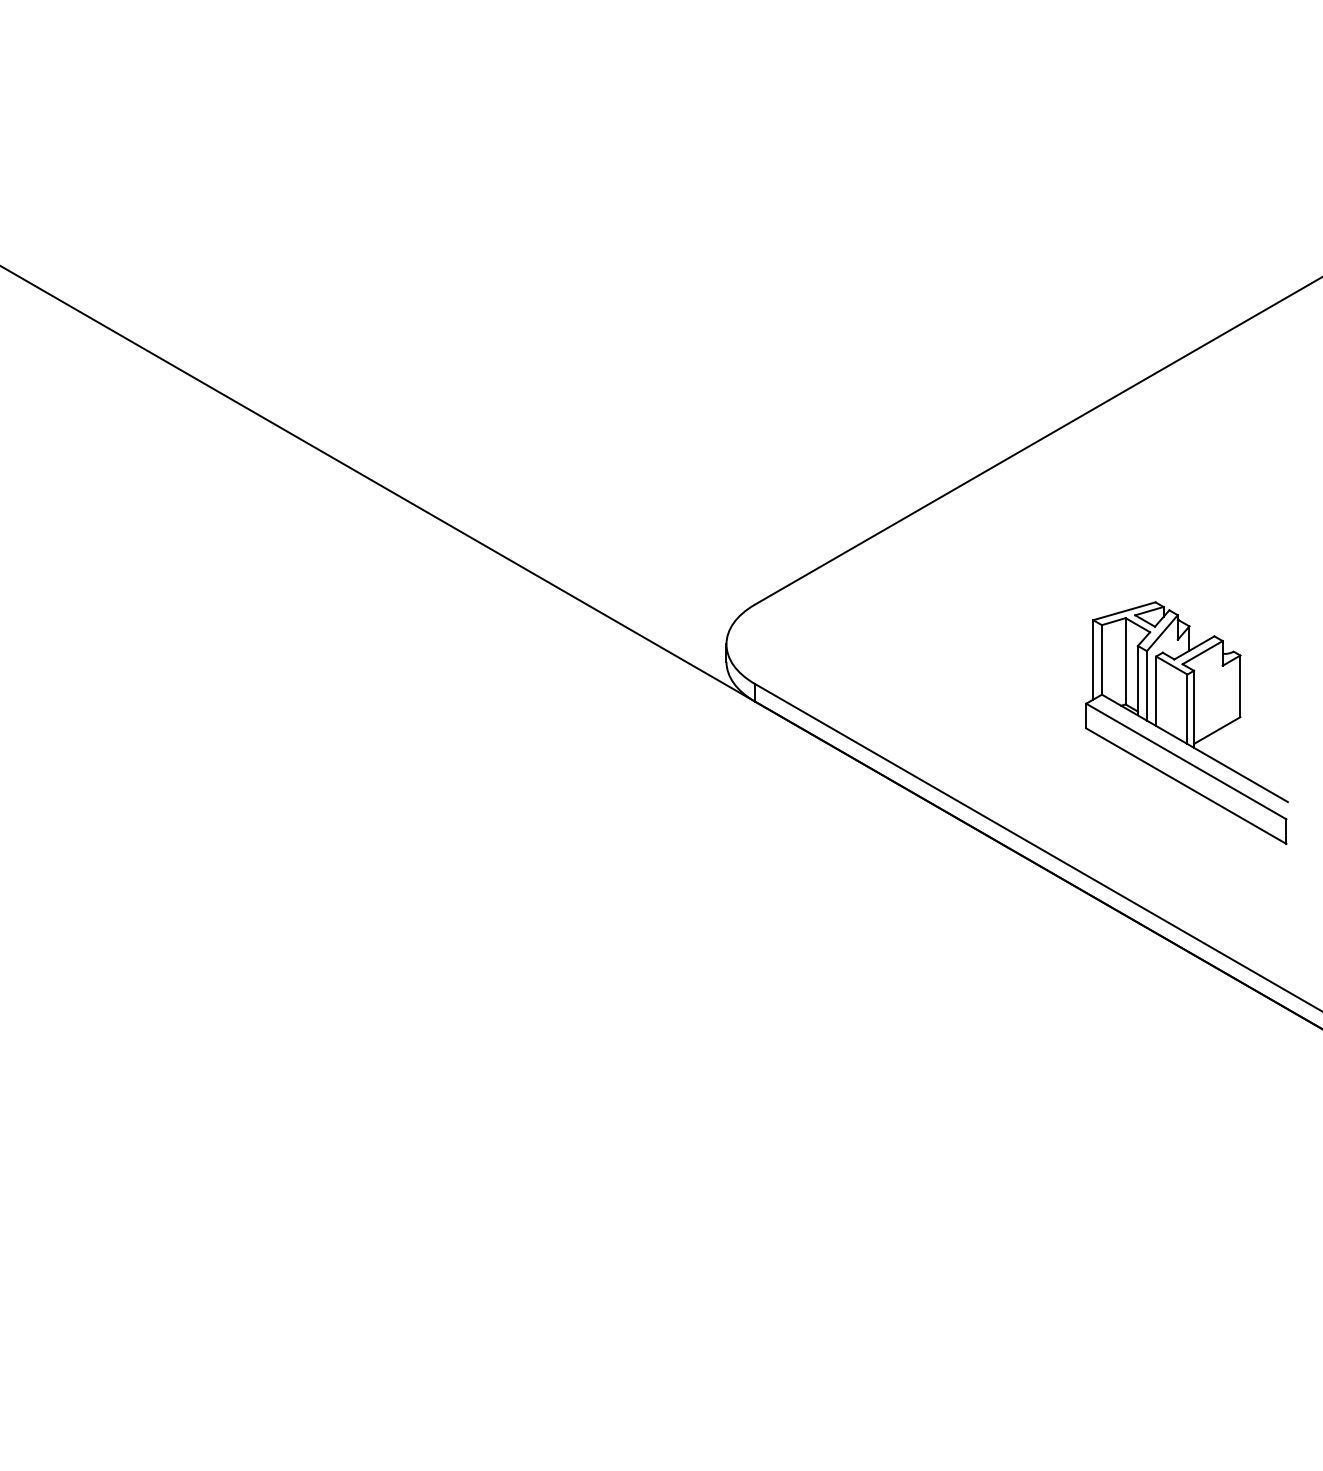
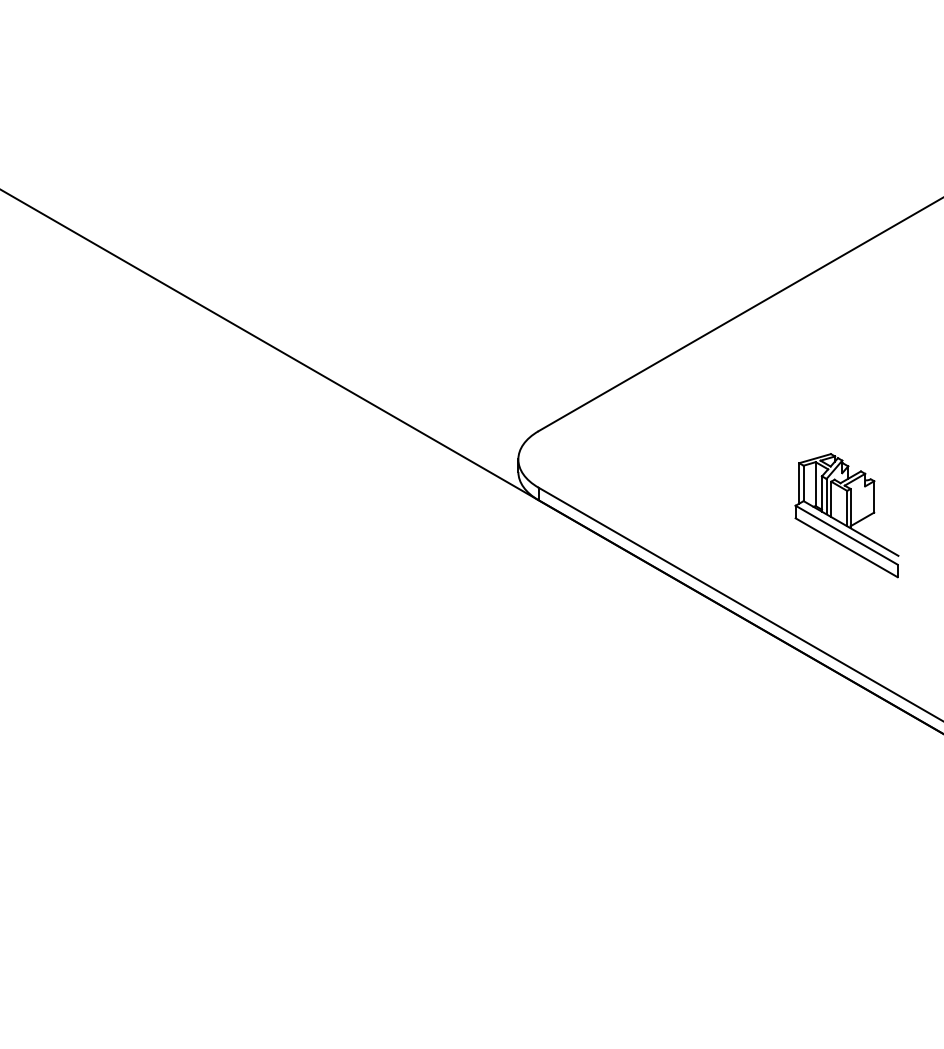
part: (1187, 722) -> (847, 515), size x0.71

